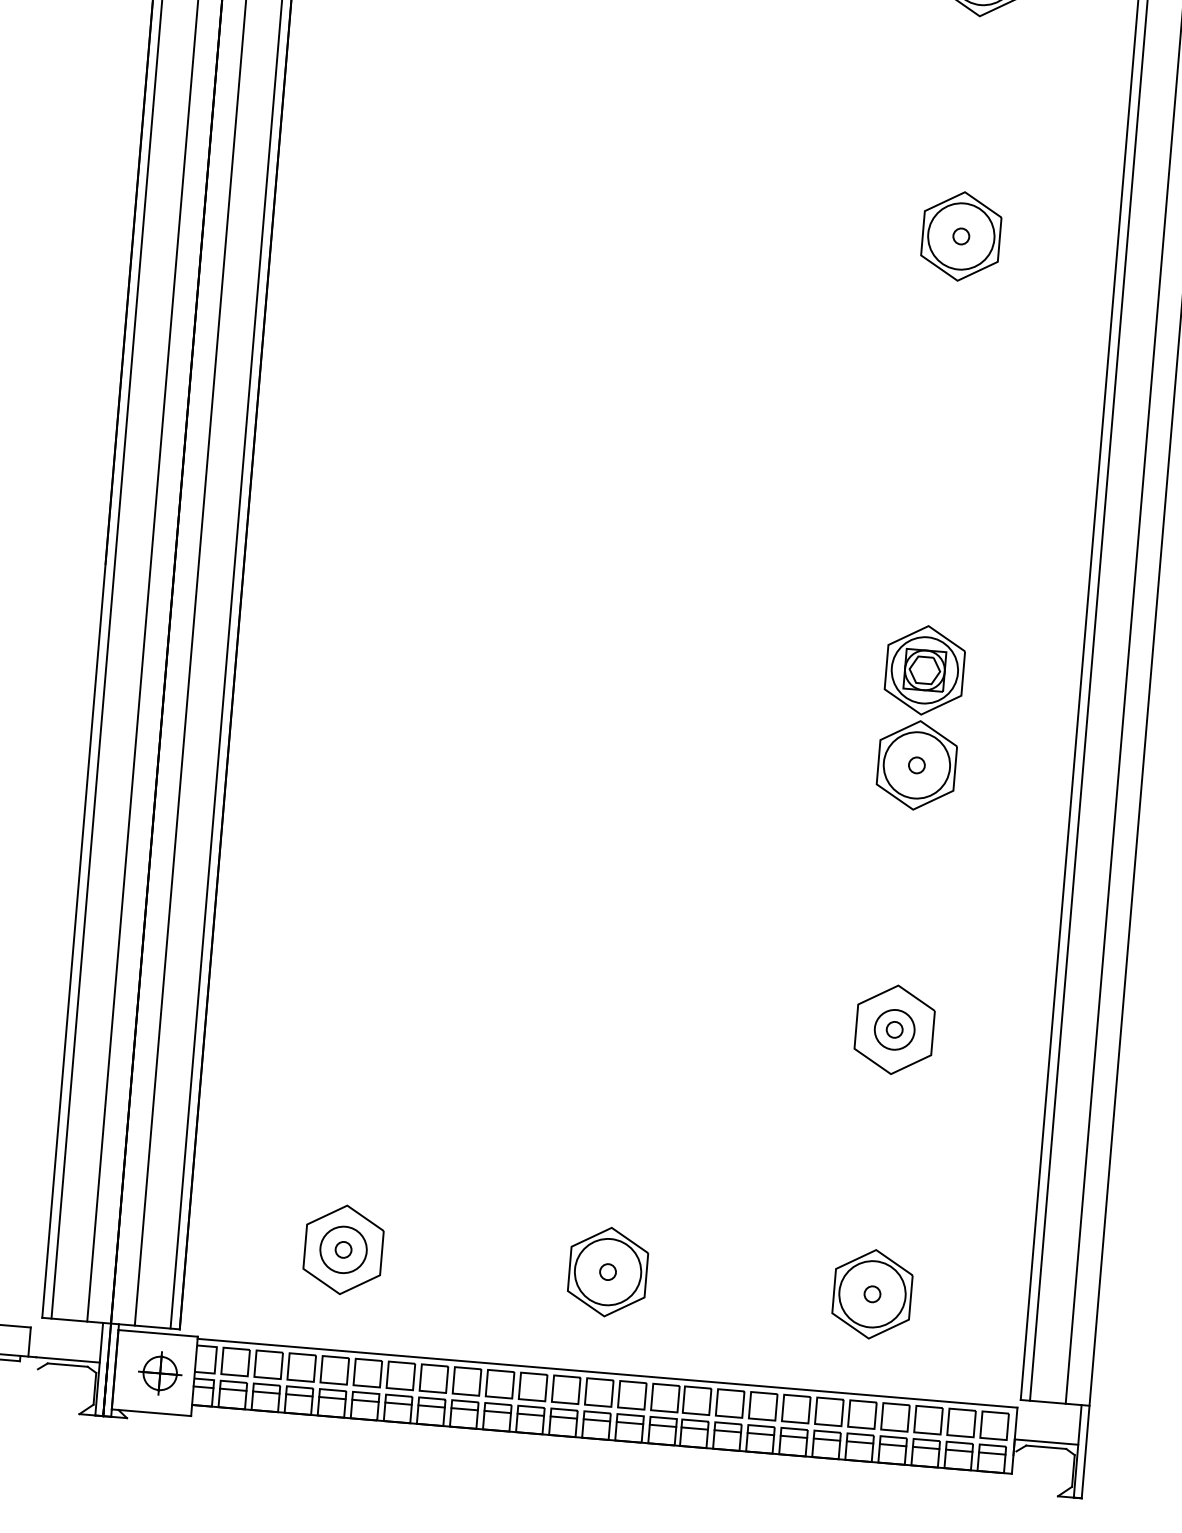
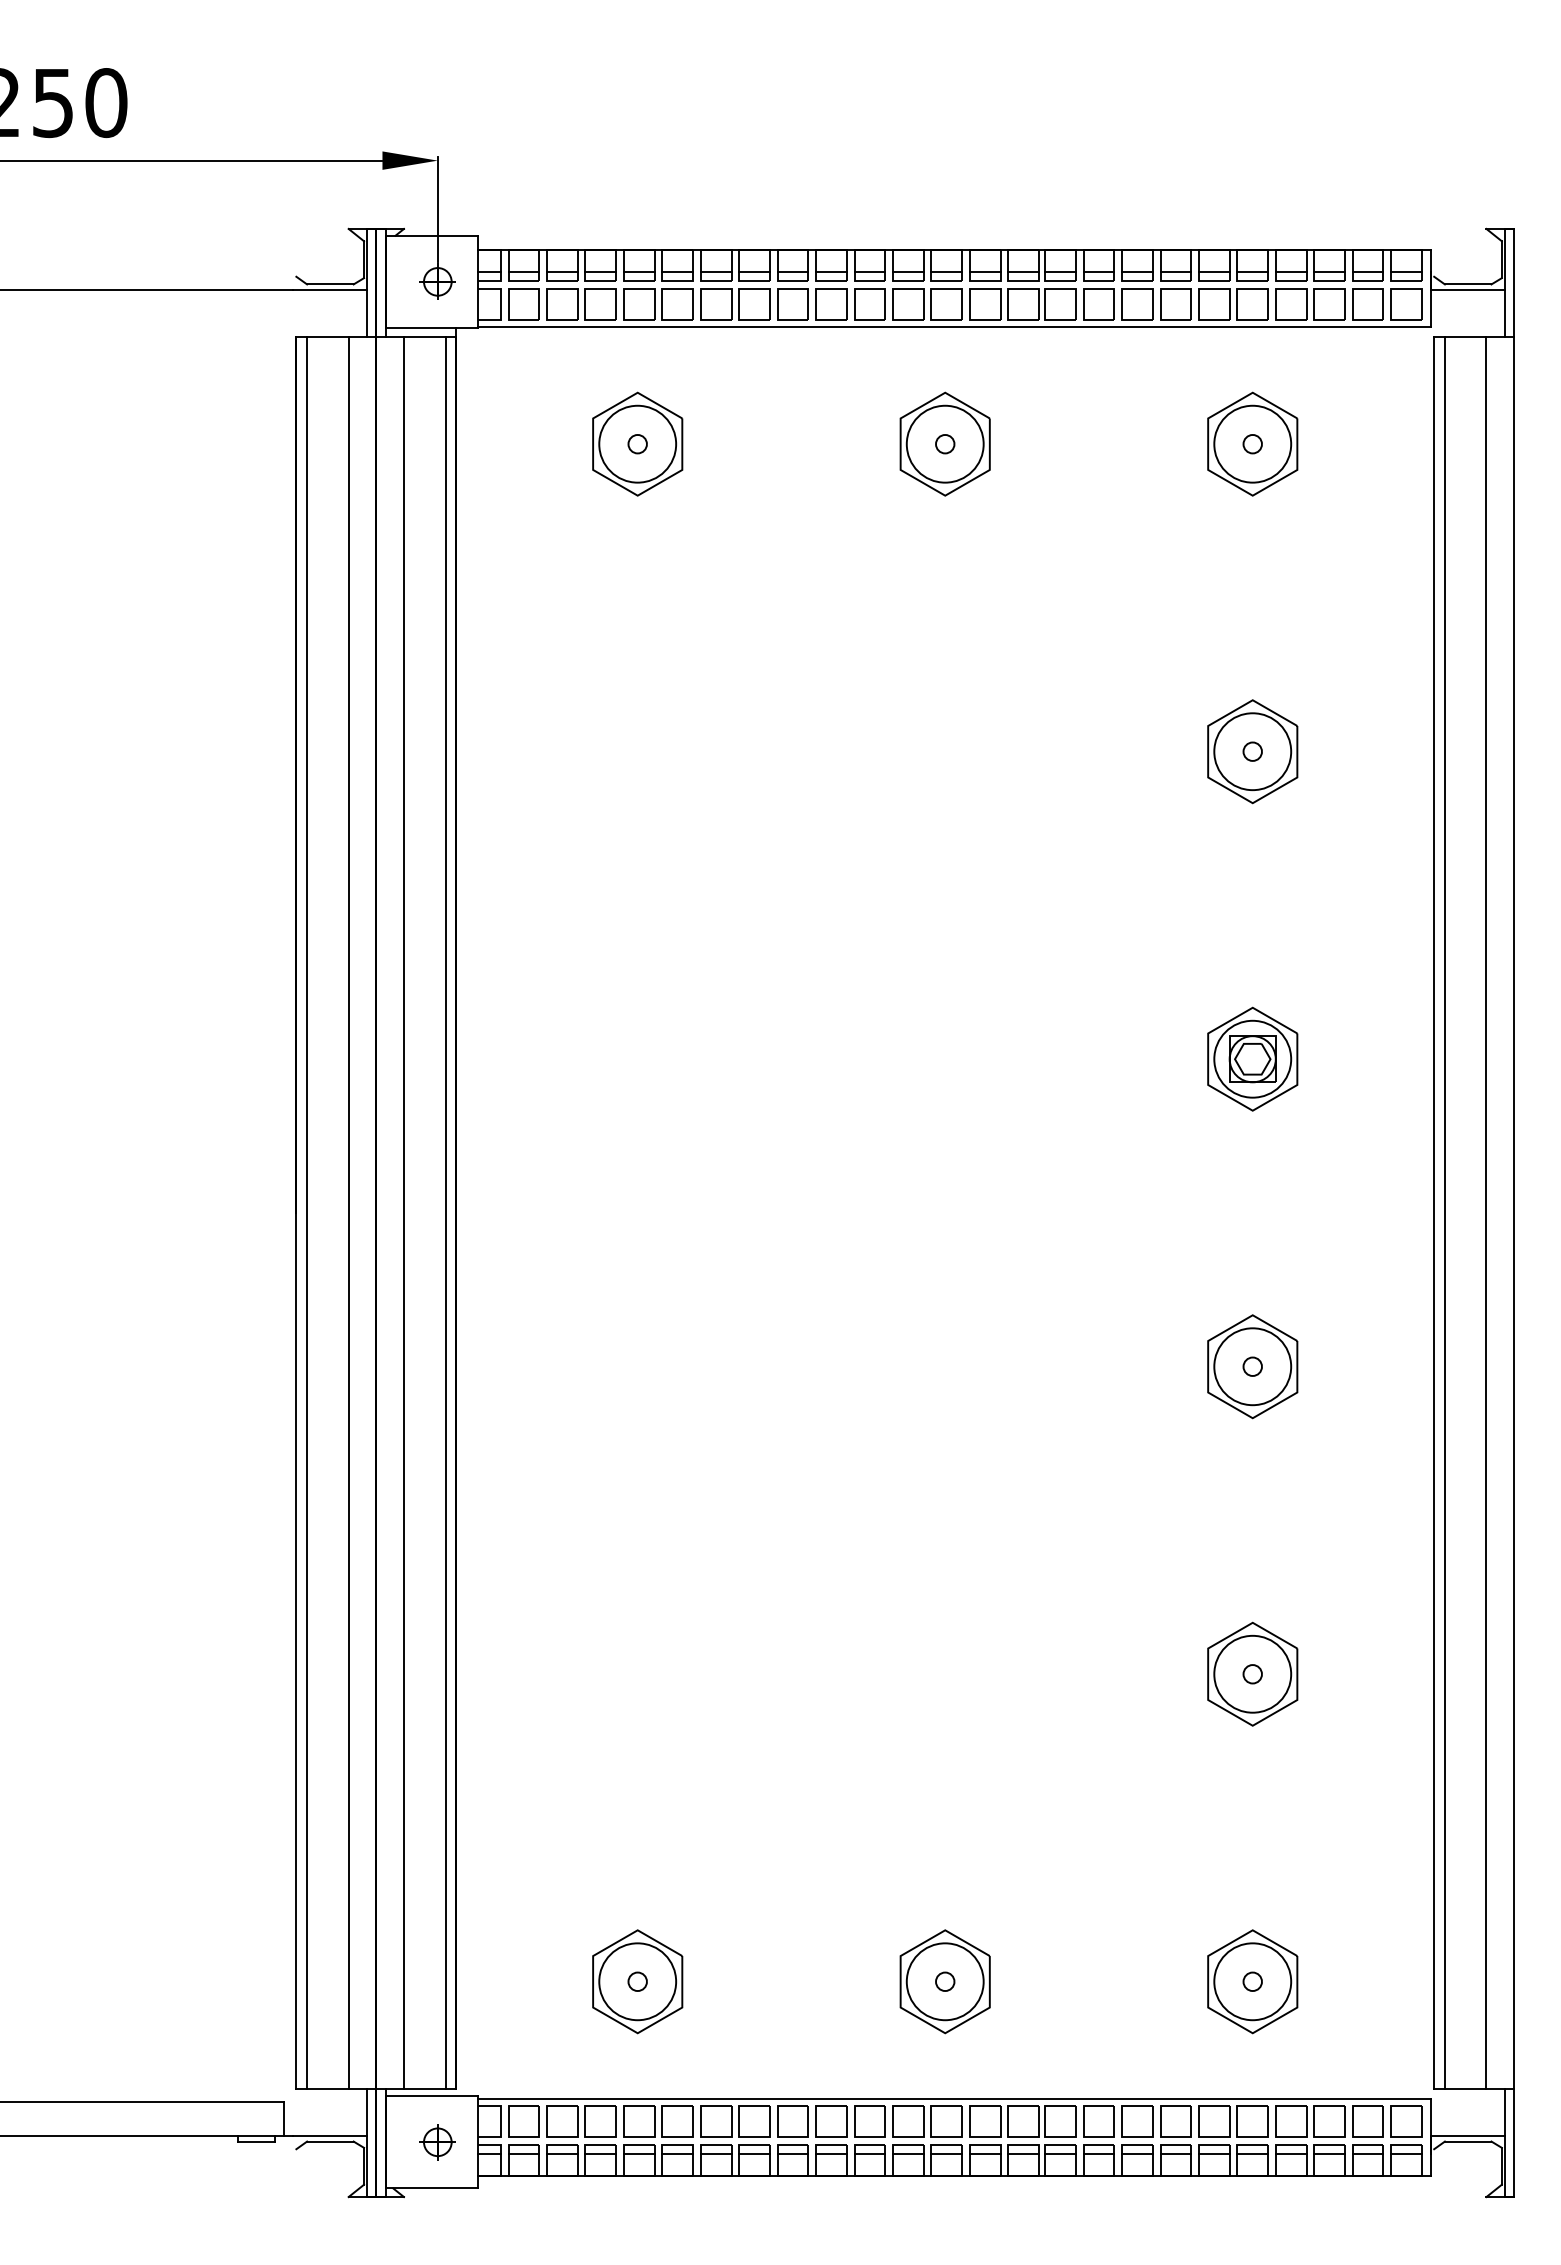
part: (924, 669) -> (1252, 1058), moved
circle: (894, 1029) -> (1252, 1673), size x1.67
circle: (343, 1249) -> (637, 1981), size x1.43
part: (159, 1373) -> (437, 2142), size x0.71

